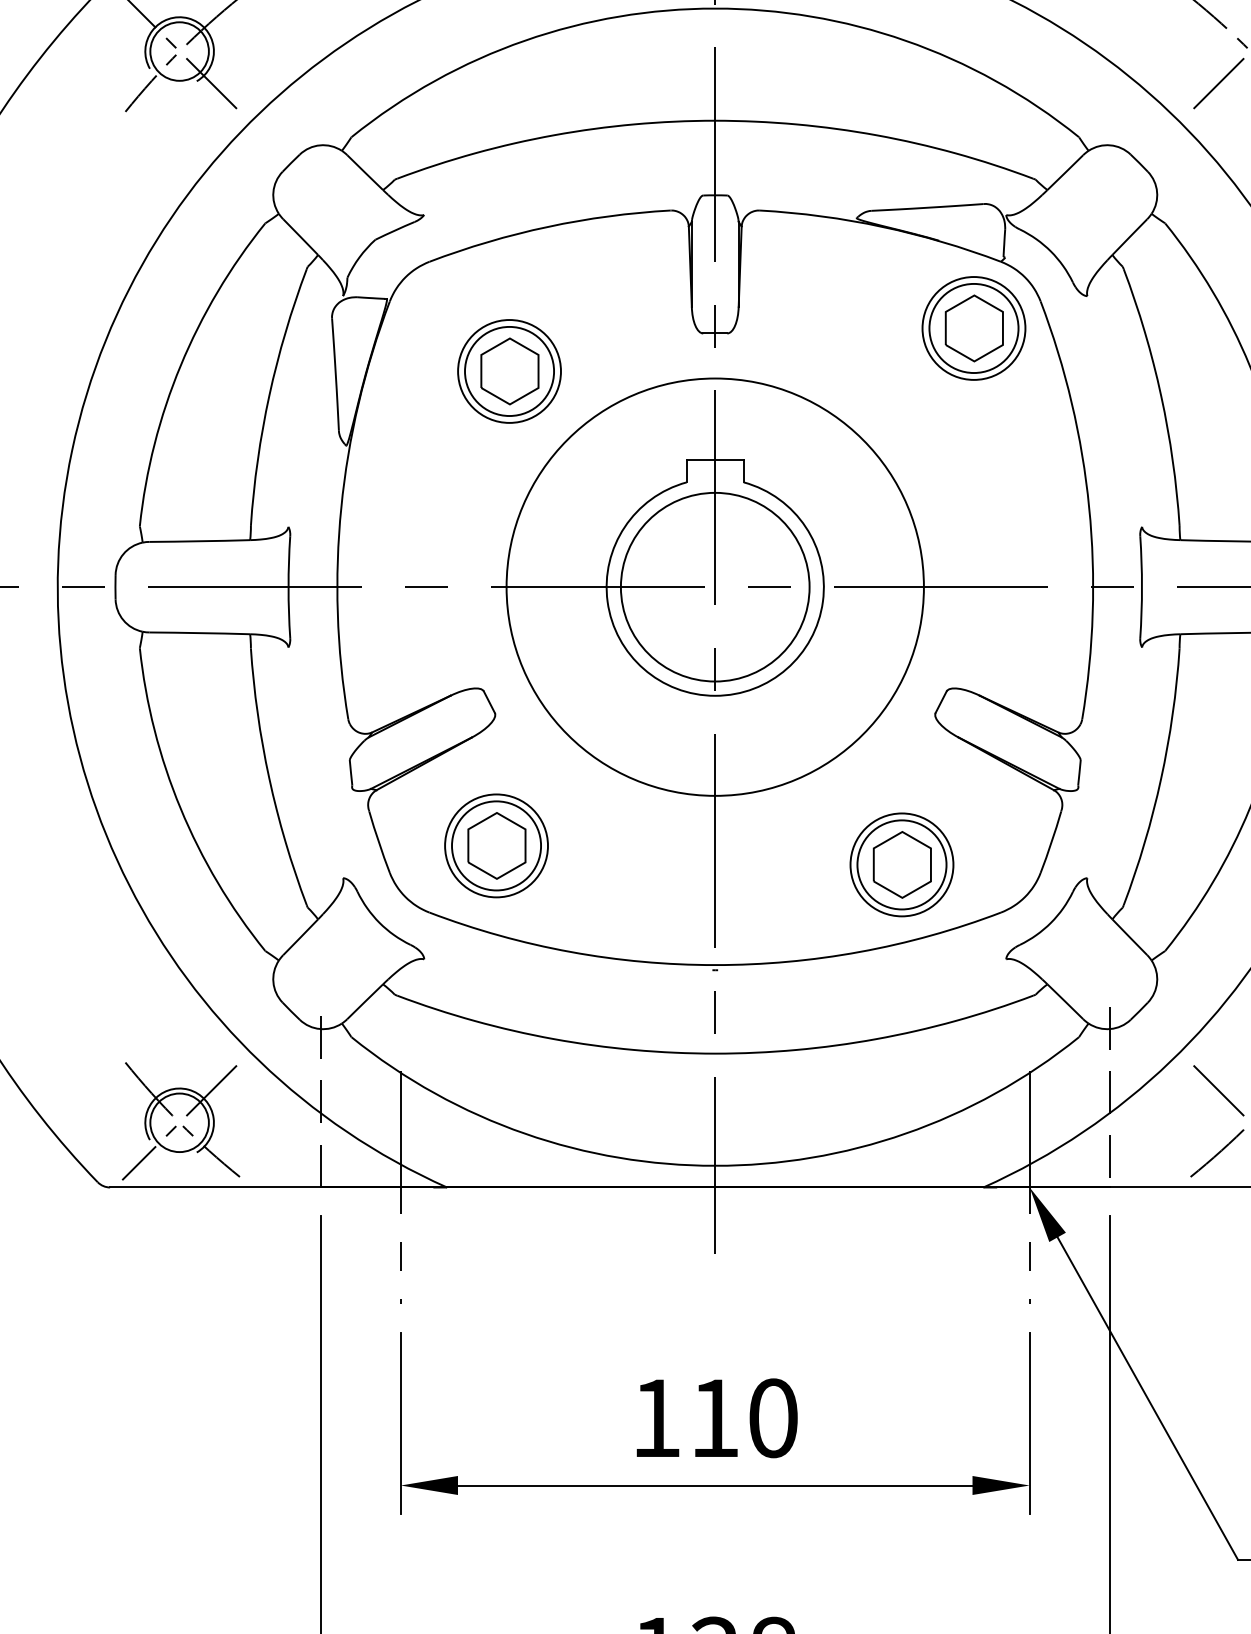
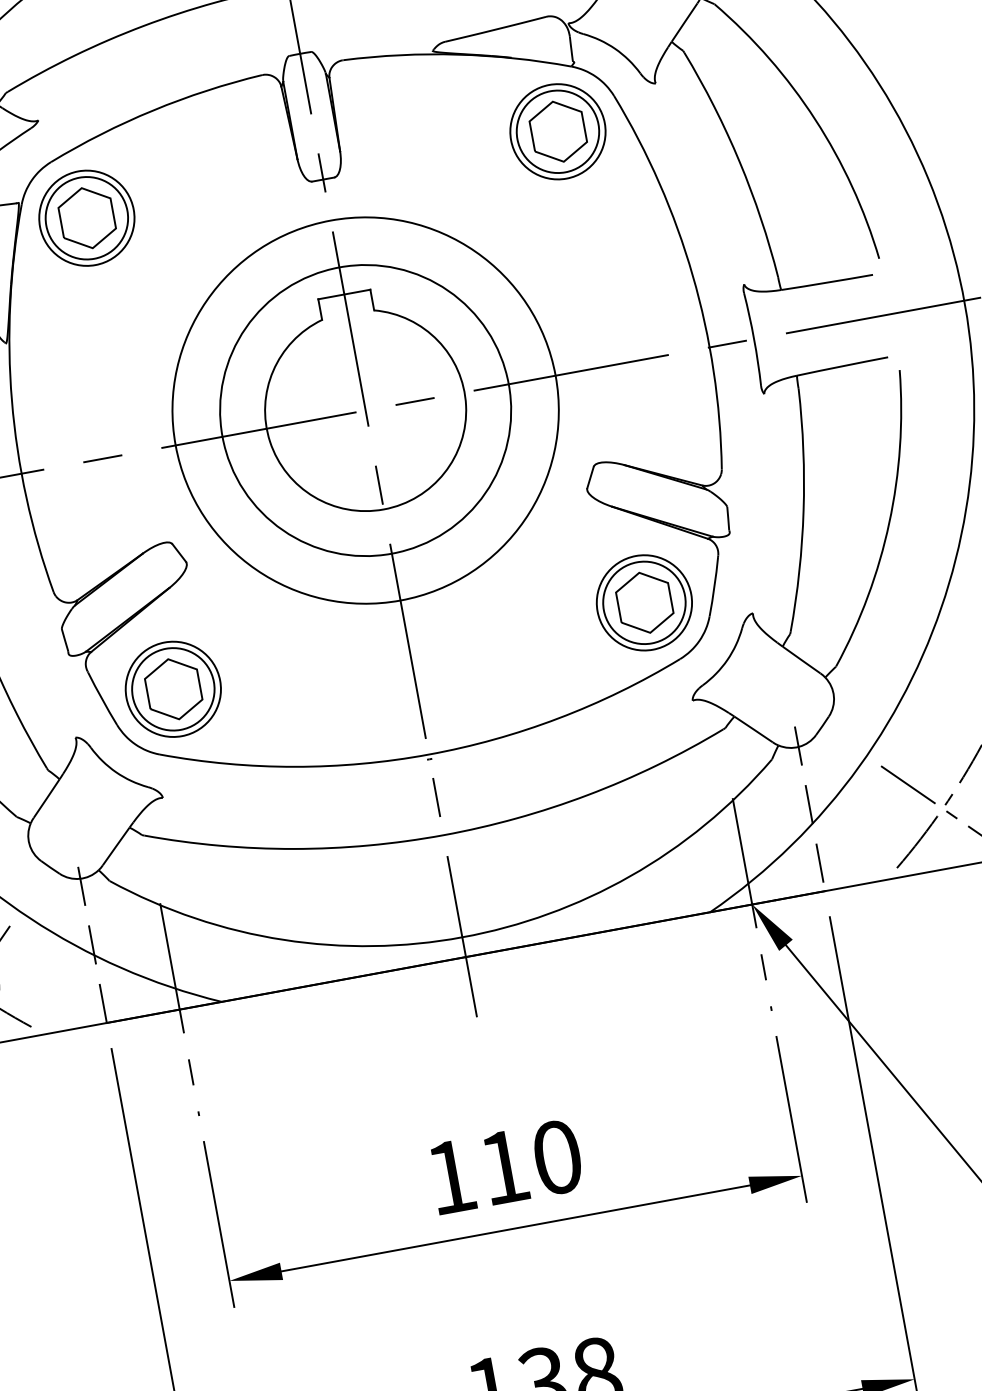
part: (509, 371) -> (86, 218), moved
circle: (715, 586) -> (365, 409), size x1.67
part: (496, 845) -> (173, 688), moved
part: (901, 864) -> (643, 602), moved

